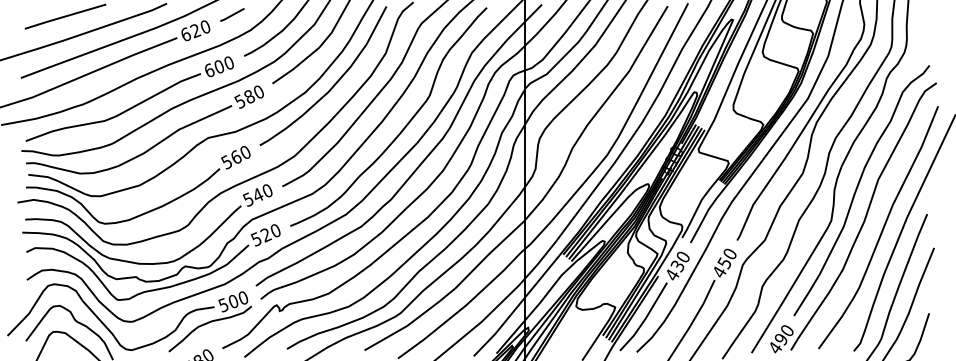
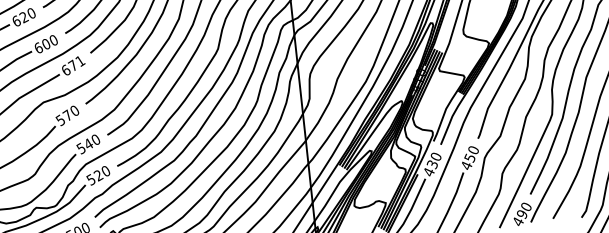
text: (249, 96) -> (73, 65), 580 -> 671
text: (235, 156) -> (67, 114), 560 -> 570

